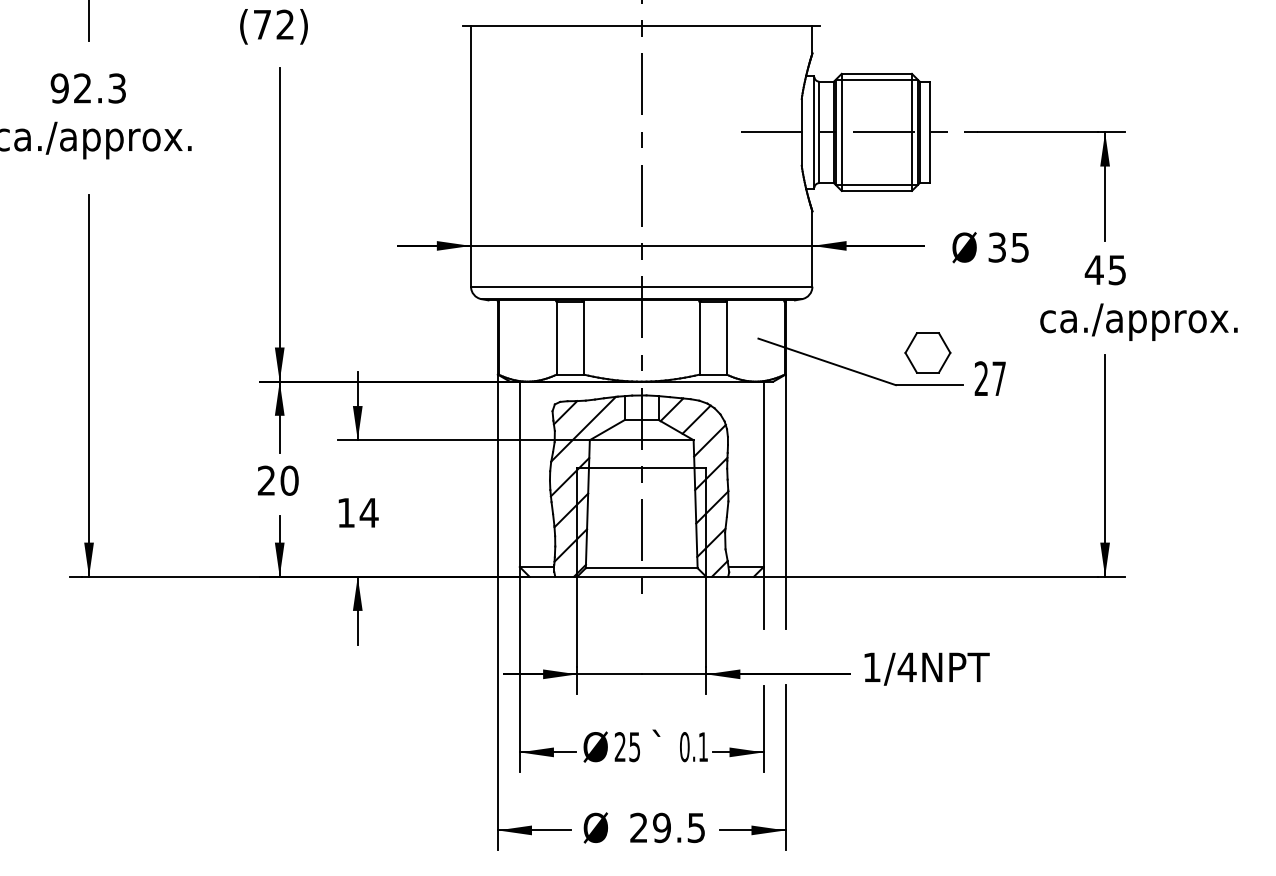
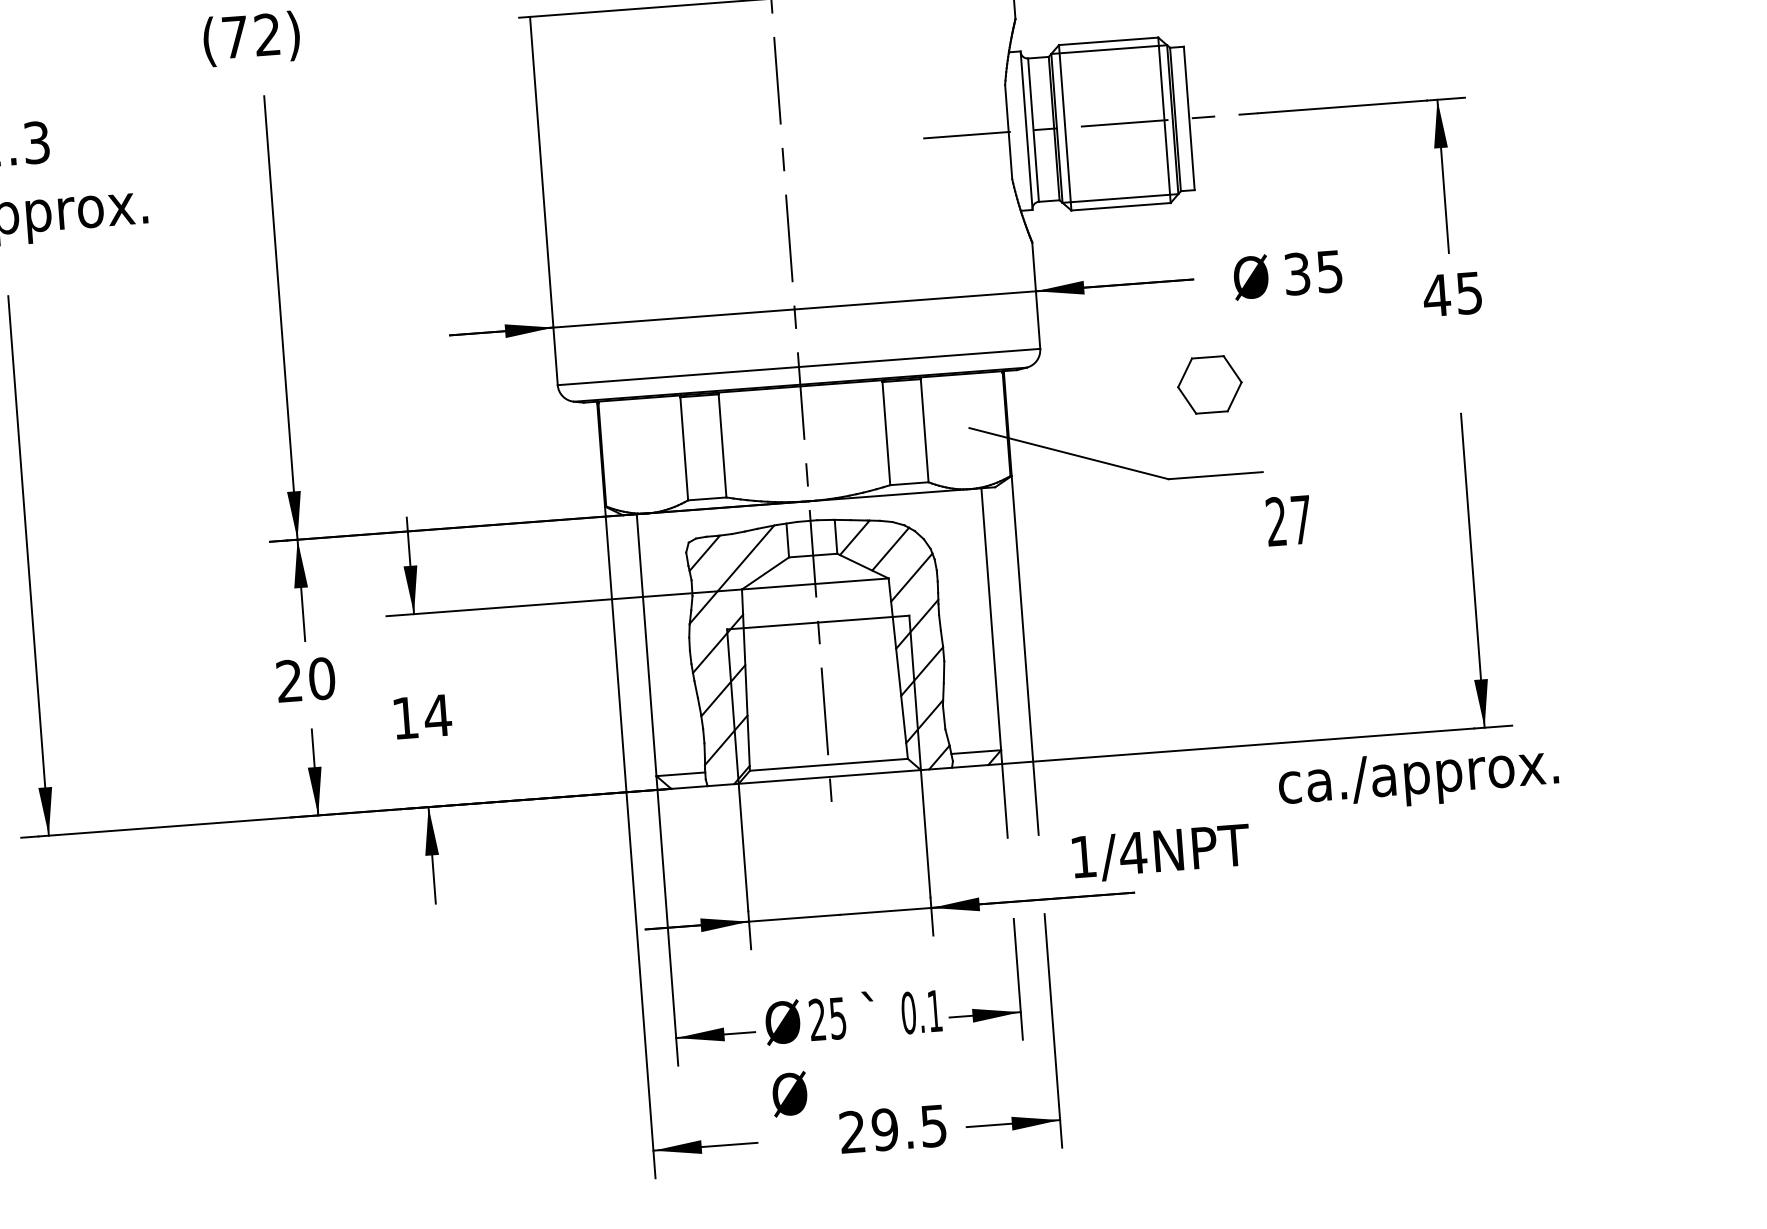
text: (1138, 321) -> (1417, 777), moved
part: (927, 352) -> (1209, 384), moved
text: (989, 378) -> (1287, 520), moved
text: (926, 668) -> (1160, 852), moved
text: (595, 827) -> (789, 1093), moved

